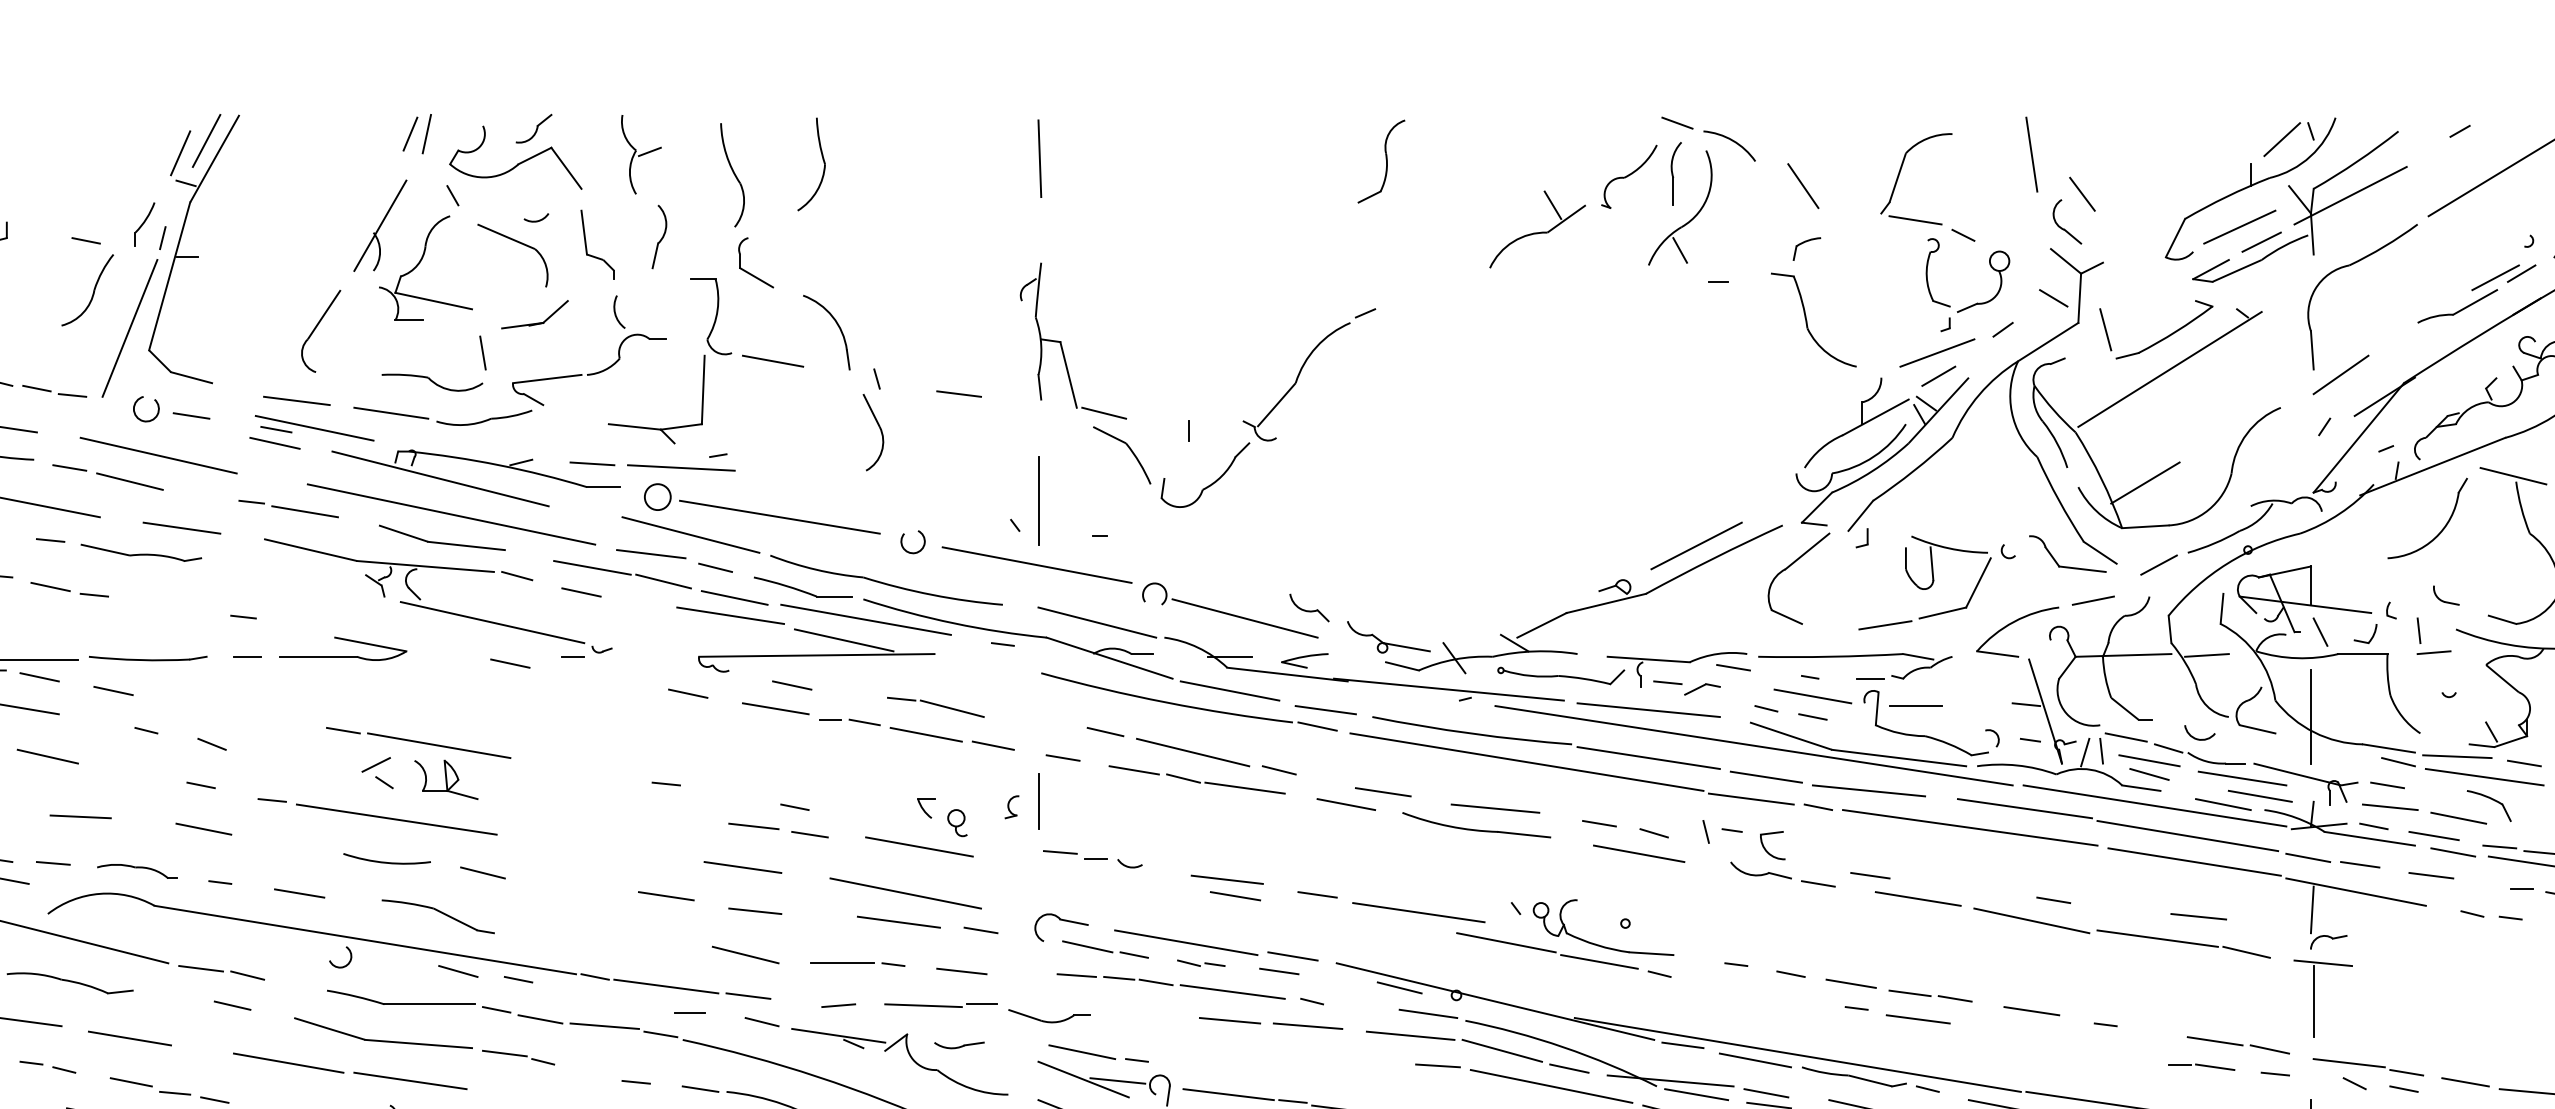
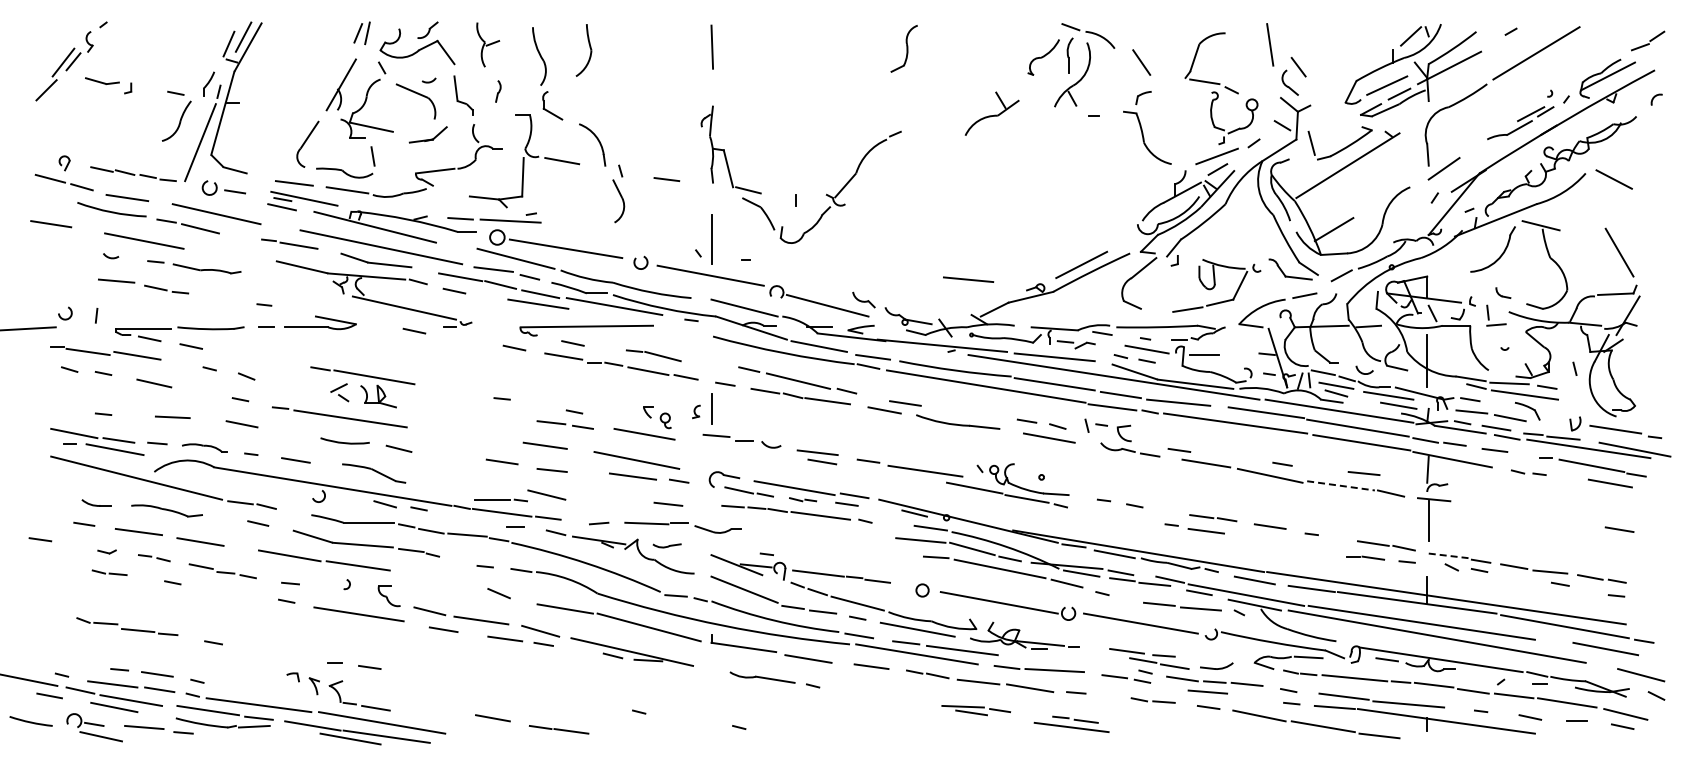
part: (1536, 228) -> (991, 113), moved
part: (659, 237) -> (498, 91), size x0.6
part: (428, 376) -> (342, 169), moved
line: (181, 527) -> (229, 254), removed
line: (842, 639) -> (601, 317), removed
line: (2222, 804) -> (1377, 410), removed
line: (1495, 808) -> (968, 279), moved
part: (1091, 858) -> (741, 440), size x1.4
line: (2158, 938) -> (1341, 485), solid -> dashed
part: (857, 964) -> (500, 500), moved
line: (1850, 982) -> (1168, 510), removed
line: (1273, 1023) -> (843, 533), removed
line: (1081, 1051) -> (735, 549), removed
line: (2350, 1062) -> (1449, 555), solid -> dashed

